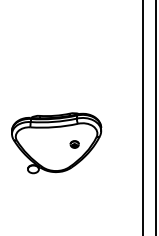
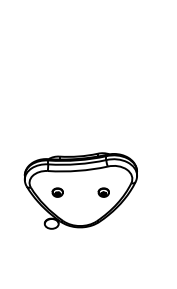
part: (38, 144) -> (58, 192), added

